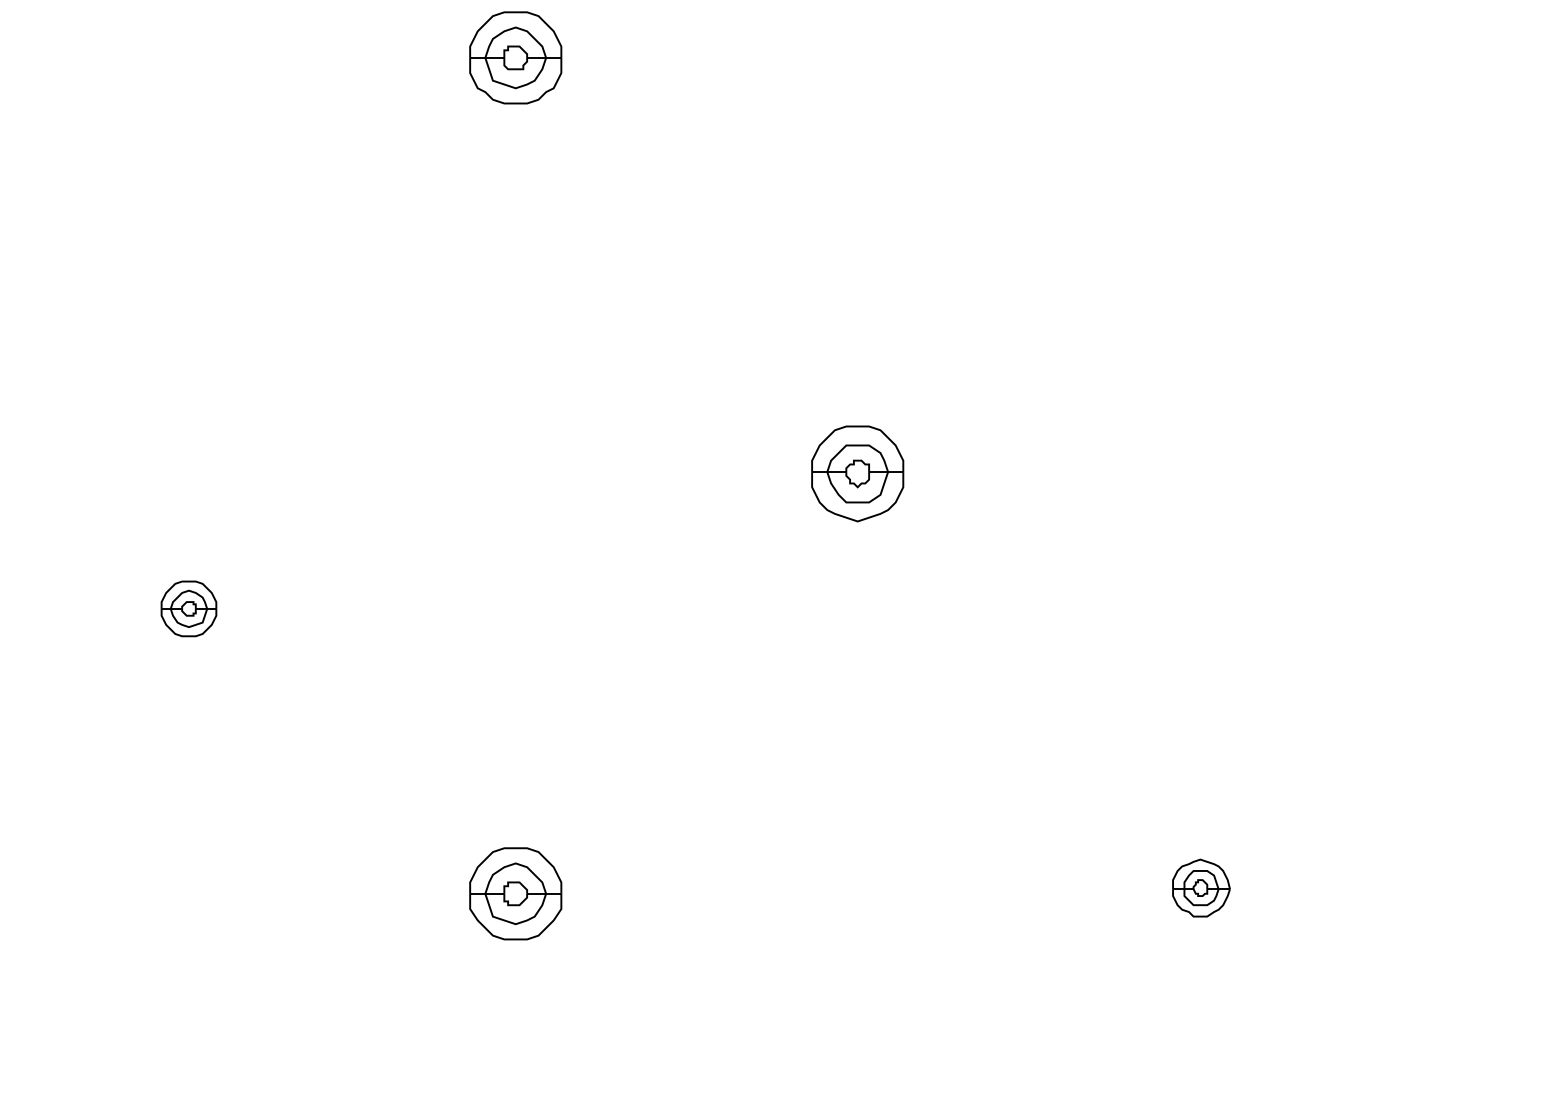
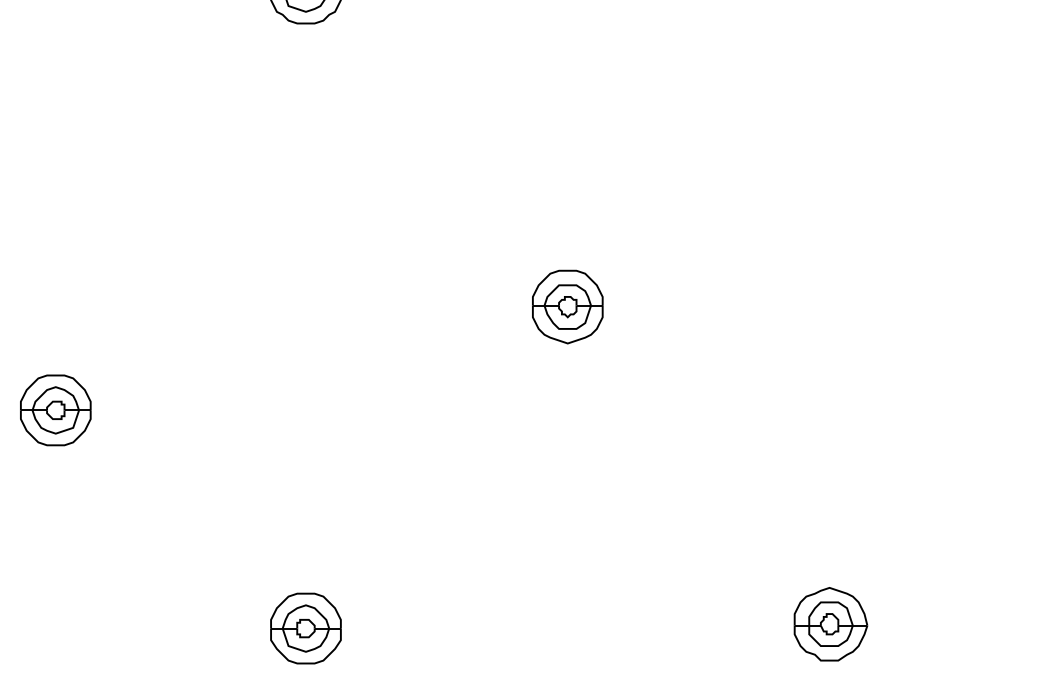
part: (188, 608) -> (55, 410), size x1.67
part: (1201, 887) -> (830, 623), size x1.67

